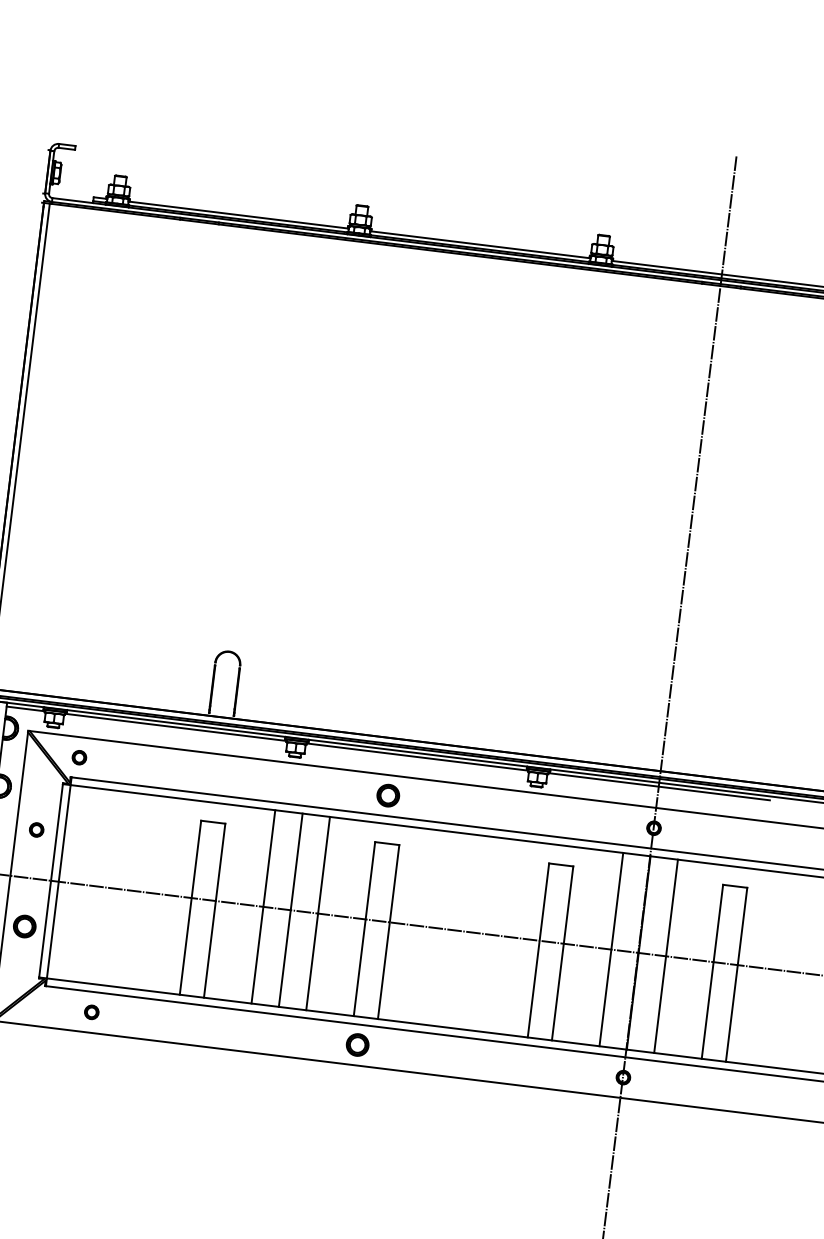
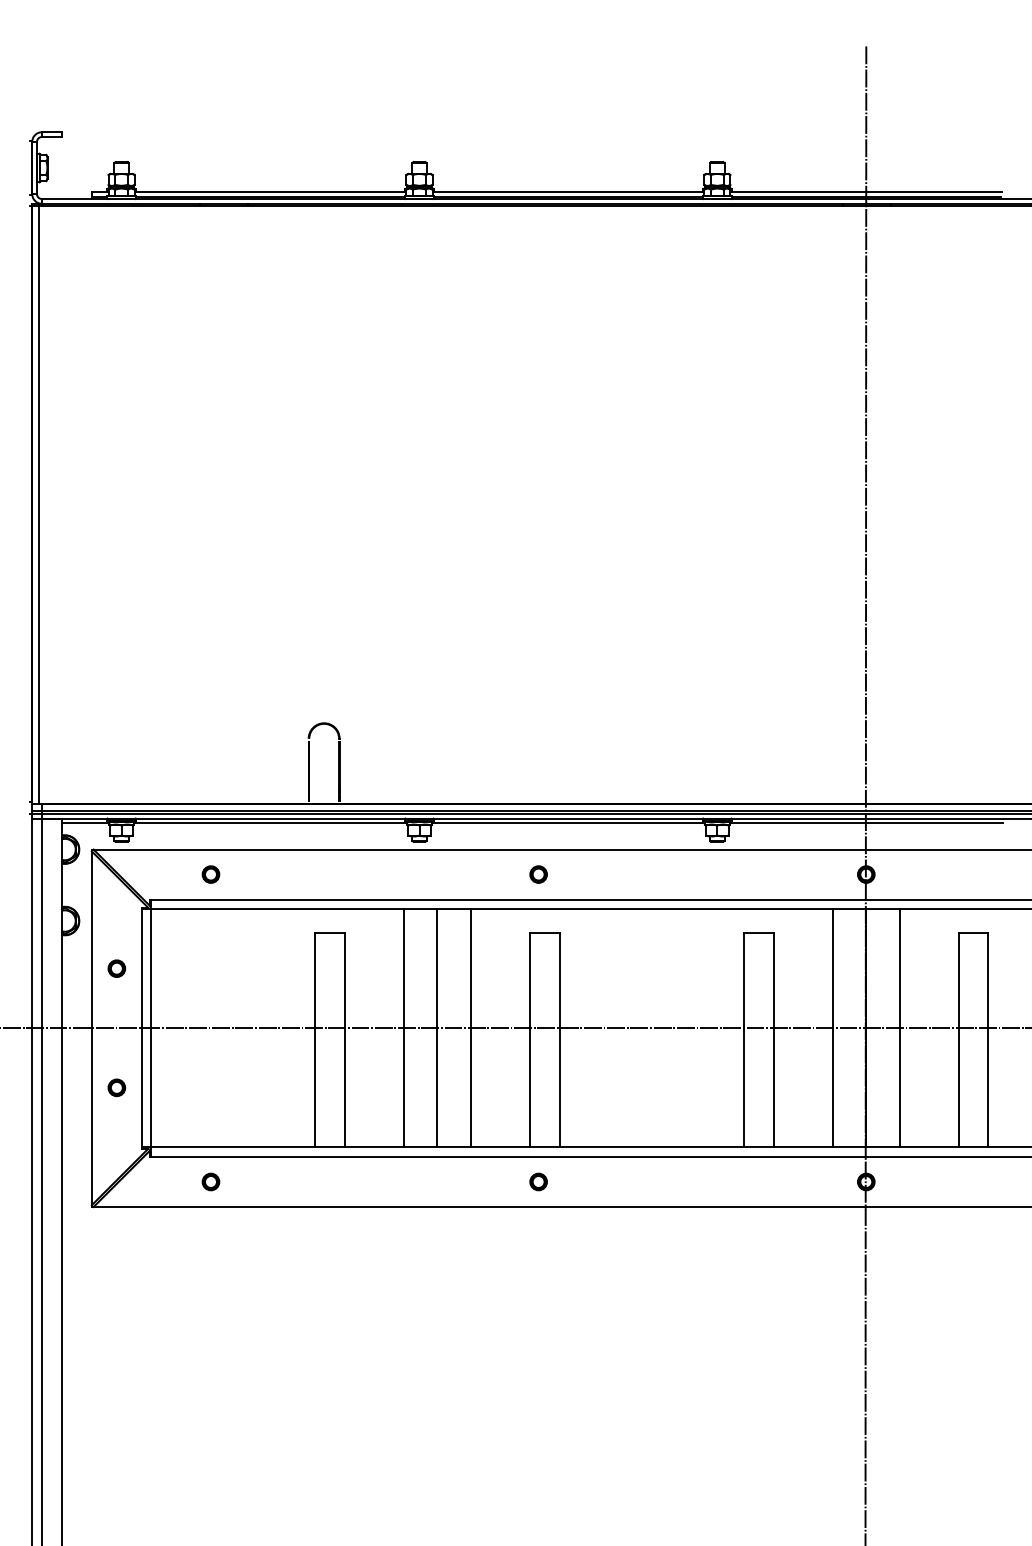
part: (79, 757) -> (210, 874), moved
part: (388, 795) -> (538, 874), size x0.62
part: (24, 926) -> (116, 1087), size x0.62
part: (357, 1044) -> (538, 1181), size x0.62

